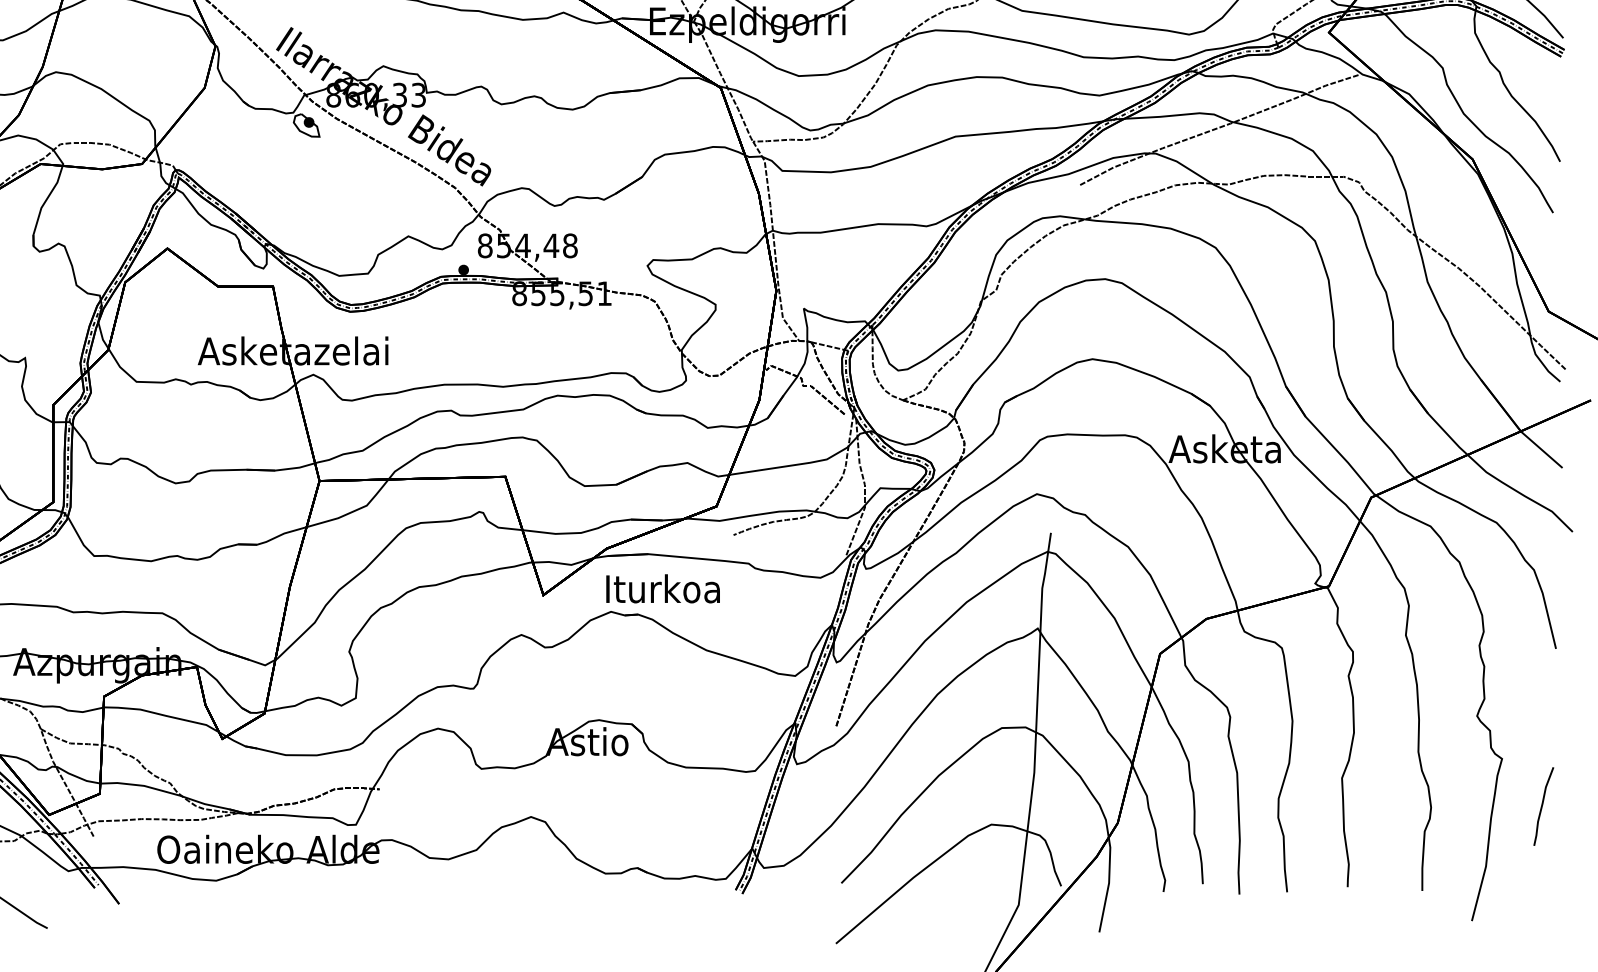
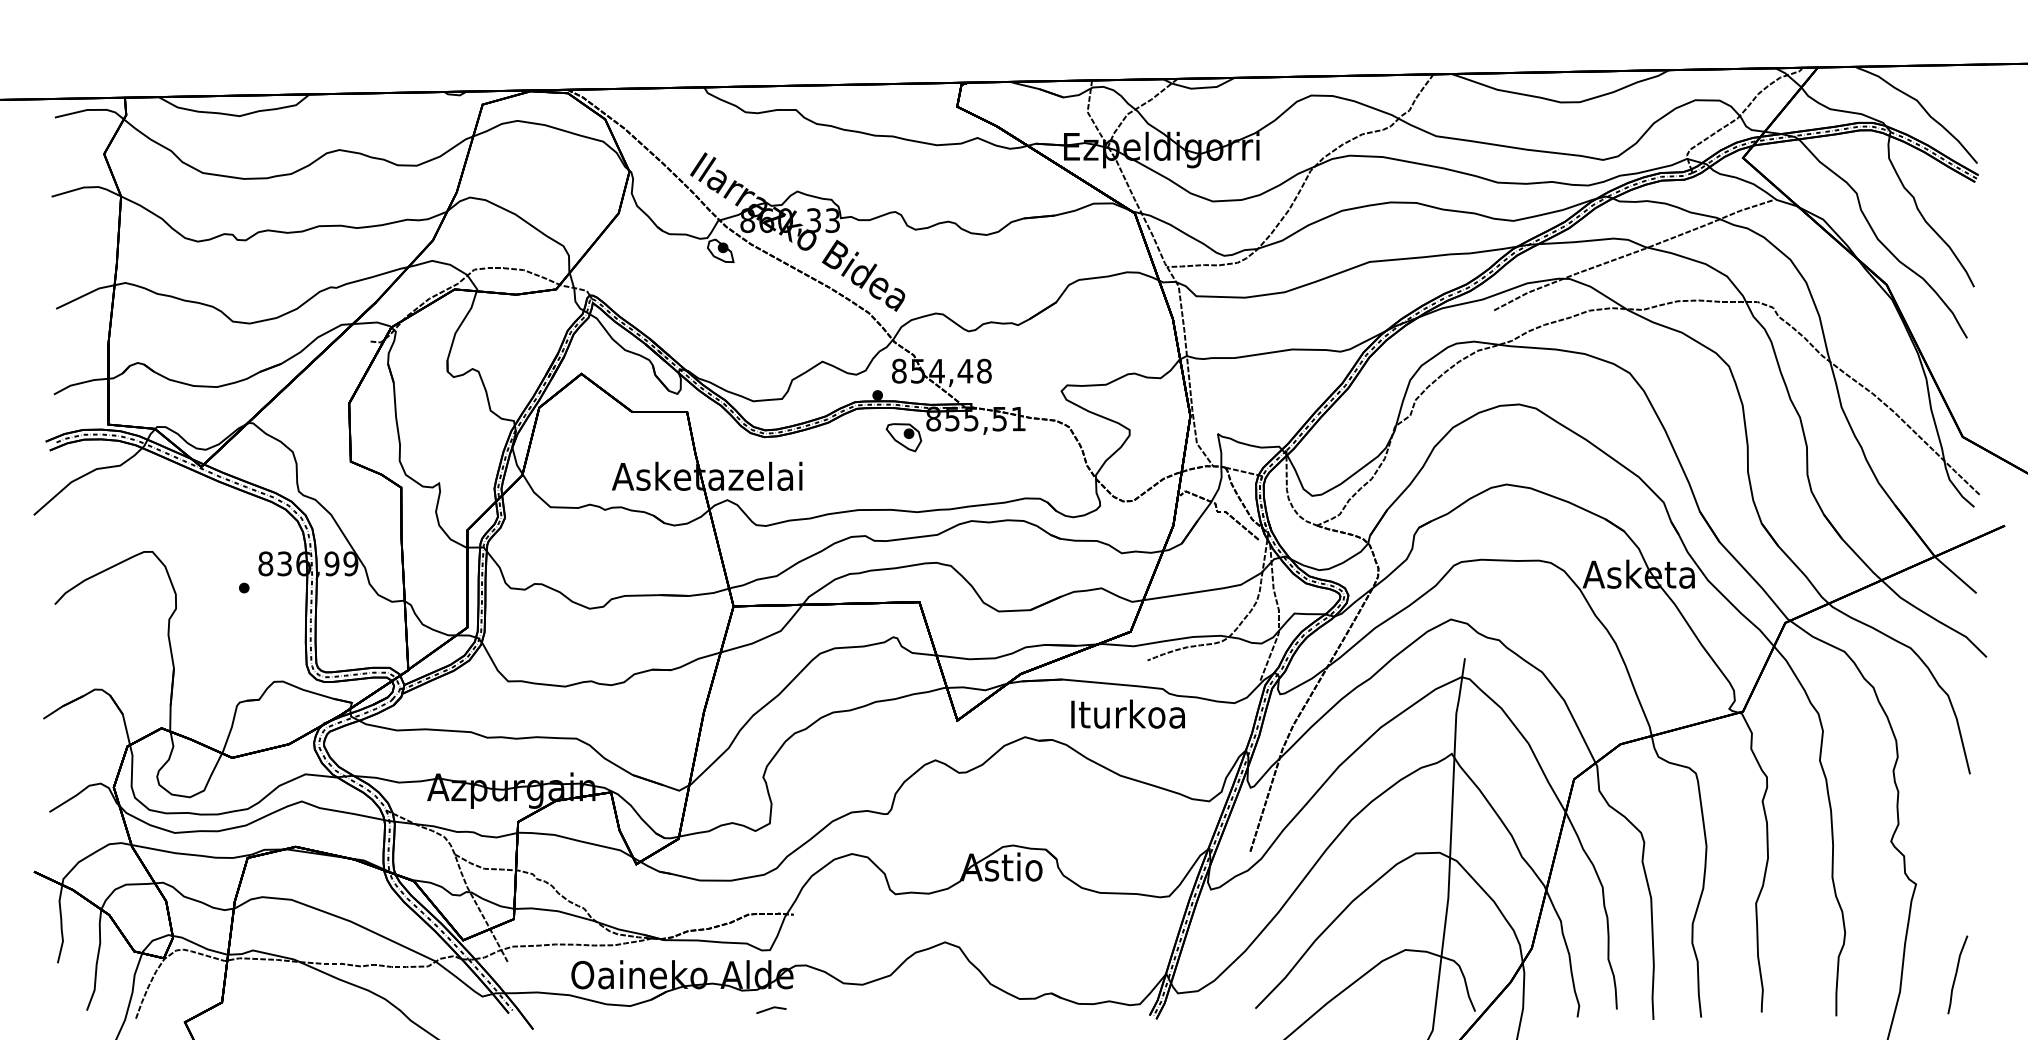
part: (489, 312) -> (903, 437), added
text: (662, 588) -> (1127, 713), moved
curve: (1543, 805) -> (1957, 973), moved
line: (357, 884) -> (771, 1009), added

